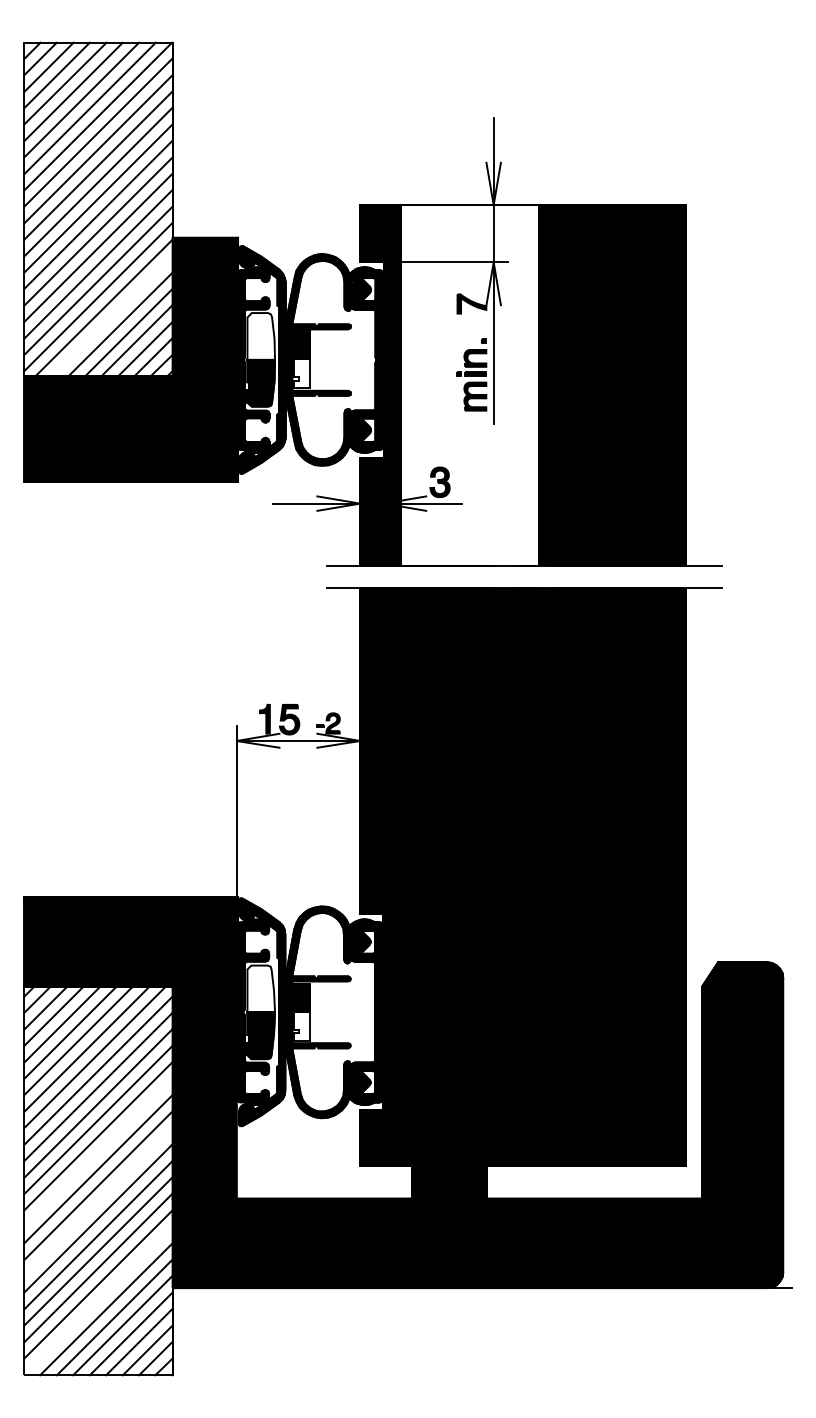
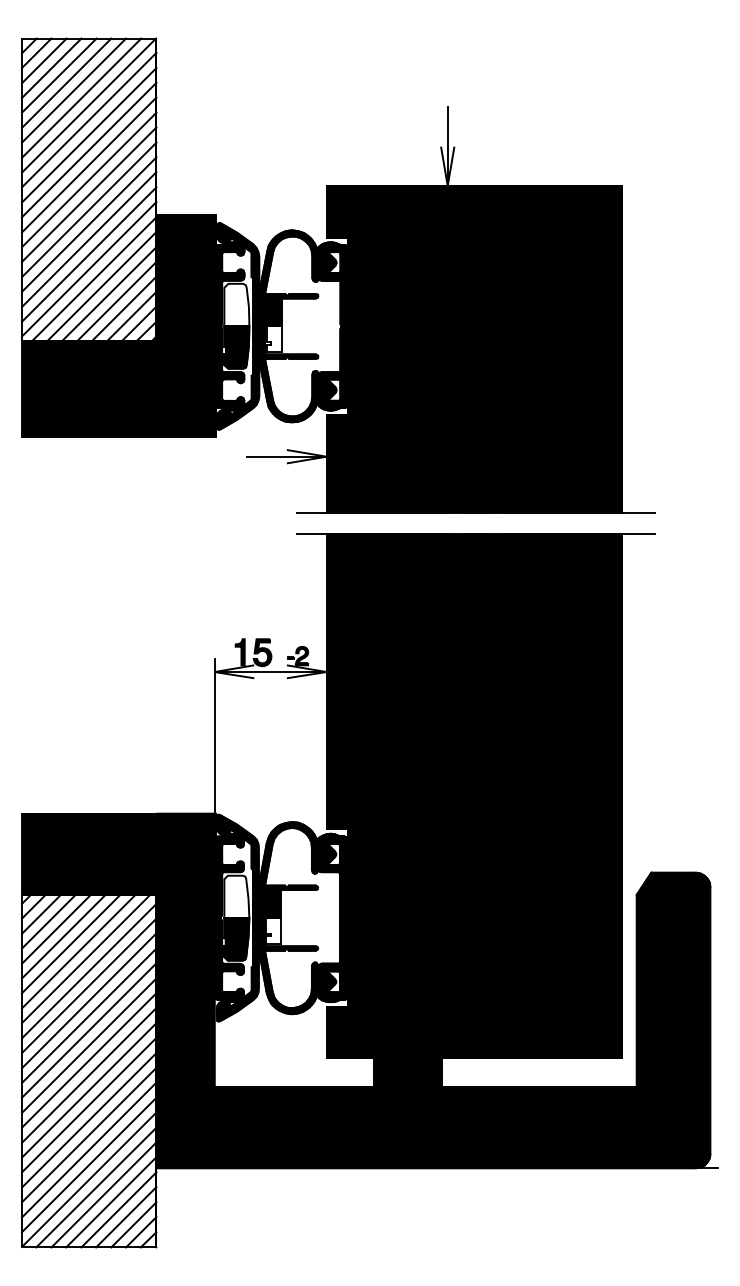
line: (112, 315) -> (101, 286), added
fill: (469, 385) -> (425, 349), added
line: (98, 1152) -> (89, 1045), added
line: (98, 1202) -> (89, 1090), added
line: (98, 1300) -> (89, 1179), added

